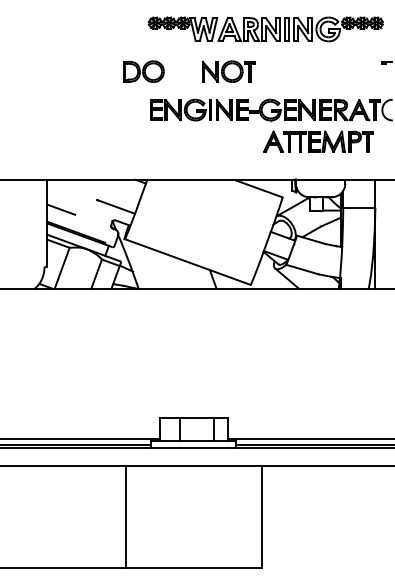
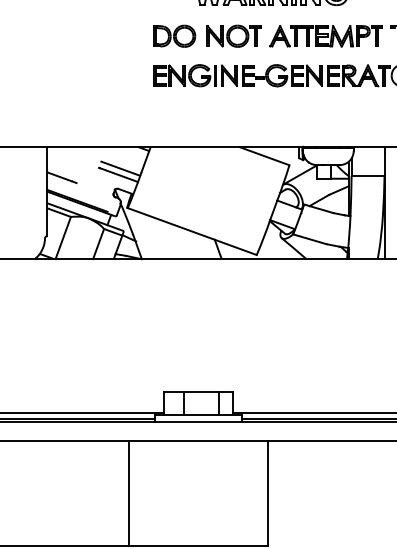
part: (143, 71) -> (174, 36), moved
part: (318, 141) -> (326, 36), moved
line: (118, 200) -> (121, 168), added

